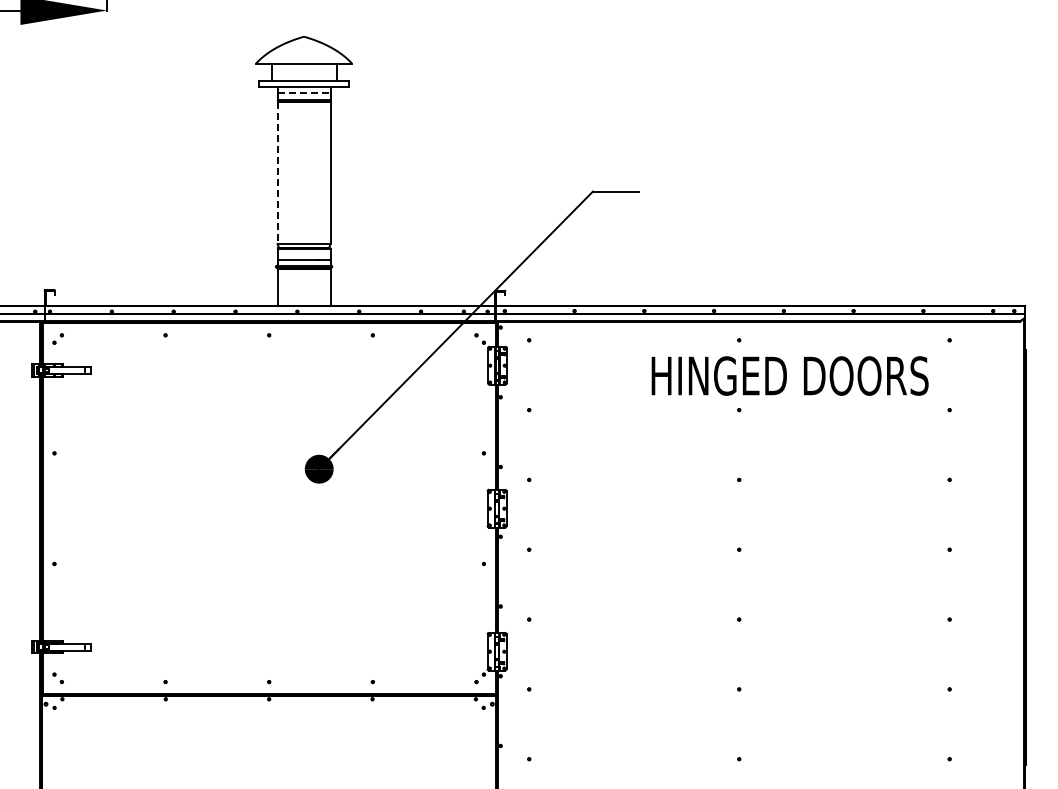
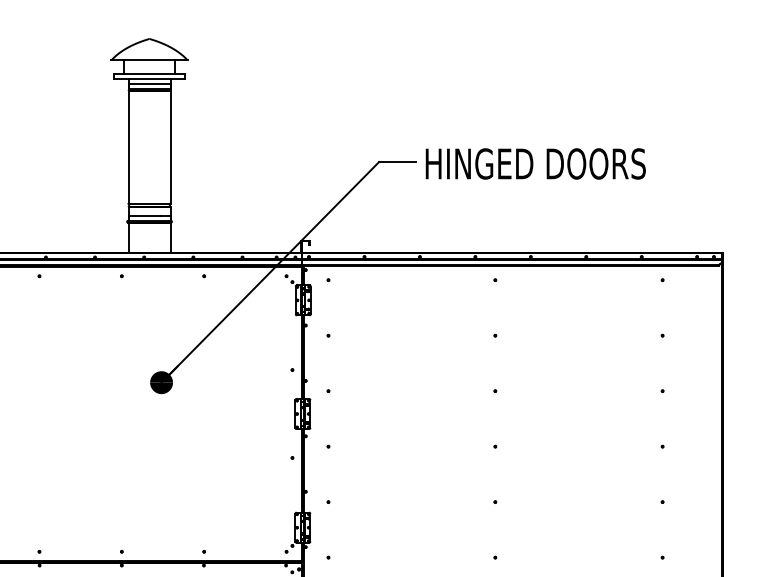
line: (304, 93) -> (149, 84), dashed -> solid
line: (277, 173) -> (128, 147), dashed -> solid
text: (789, 375) -> (535, 163), moved

